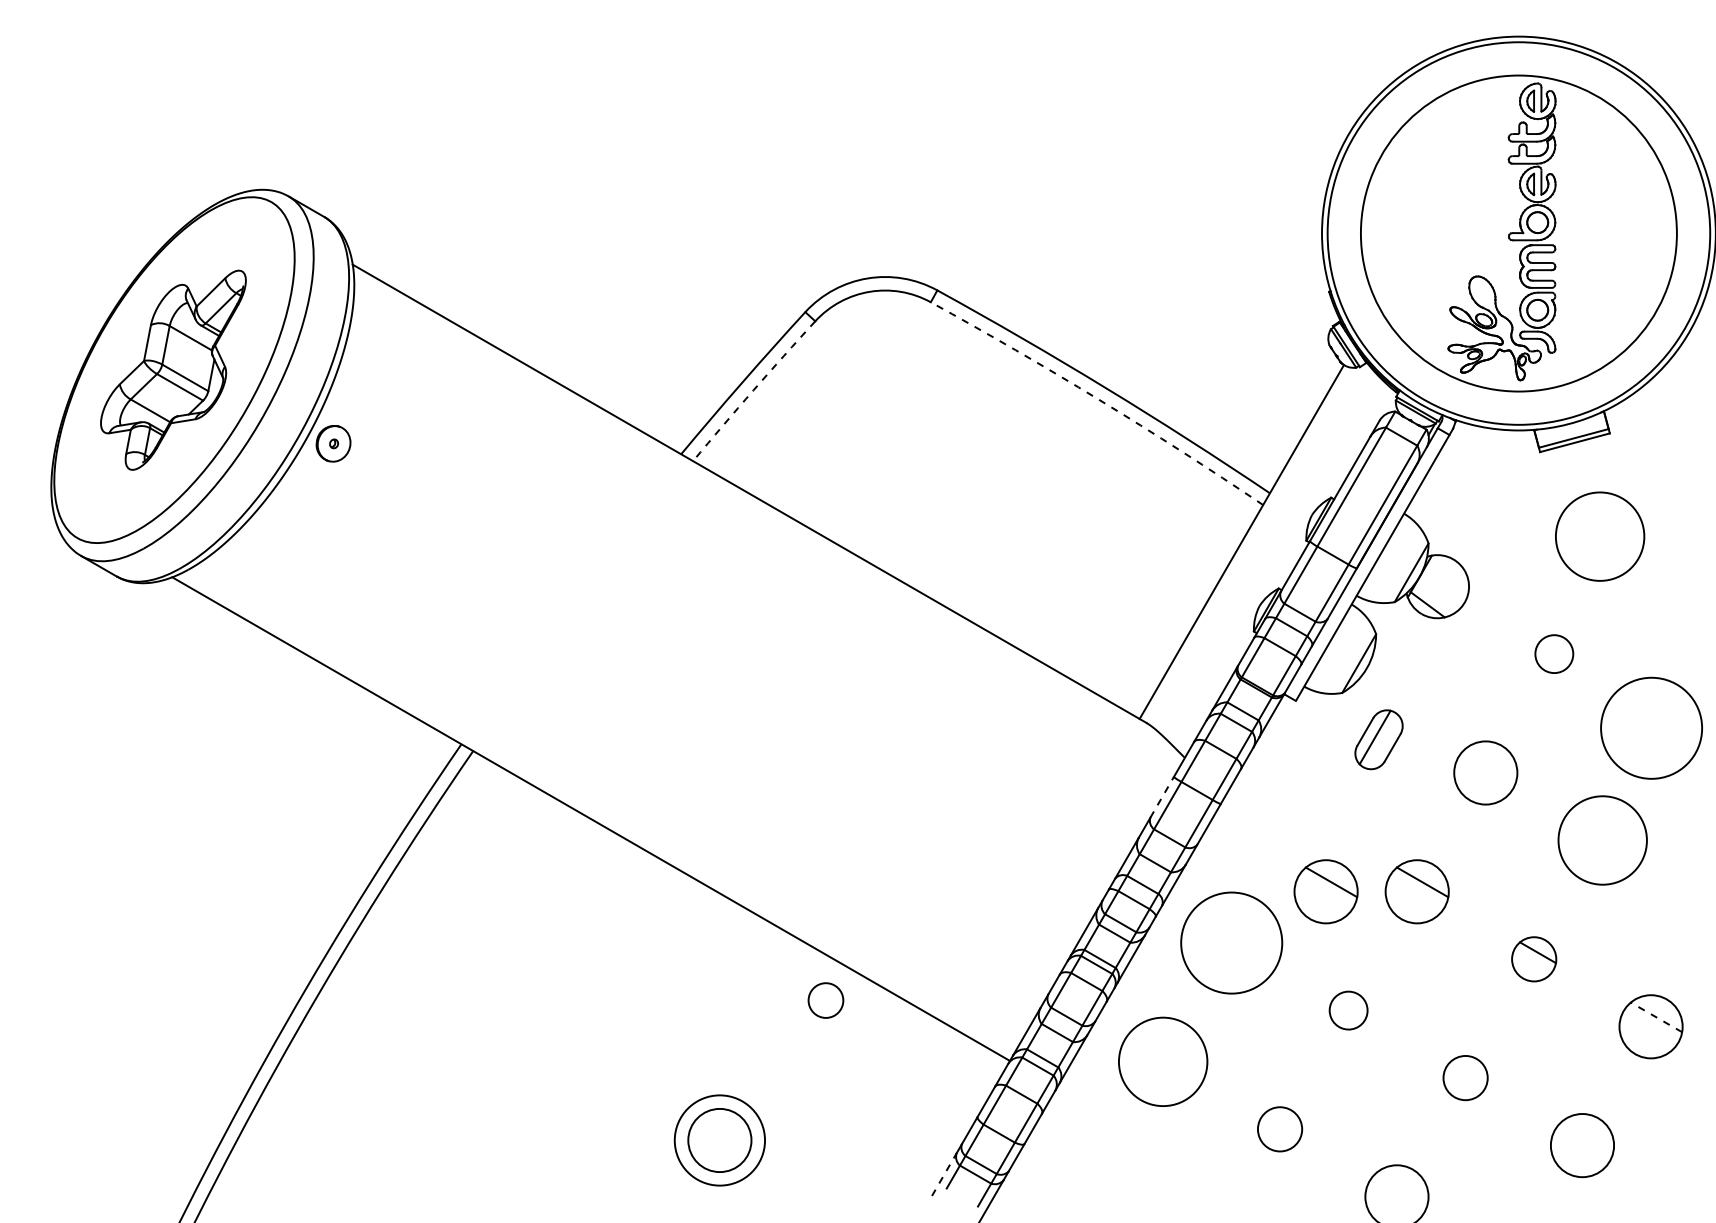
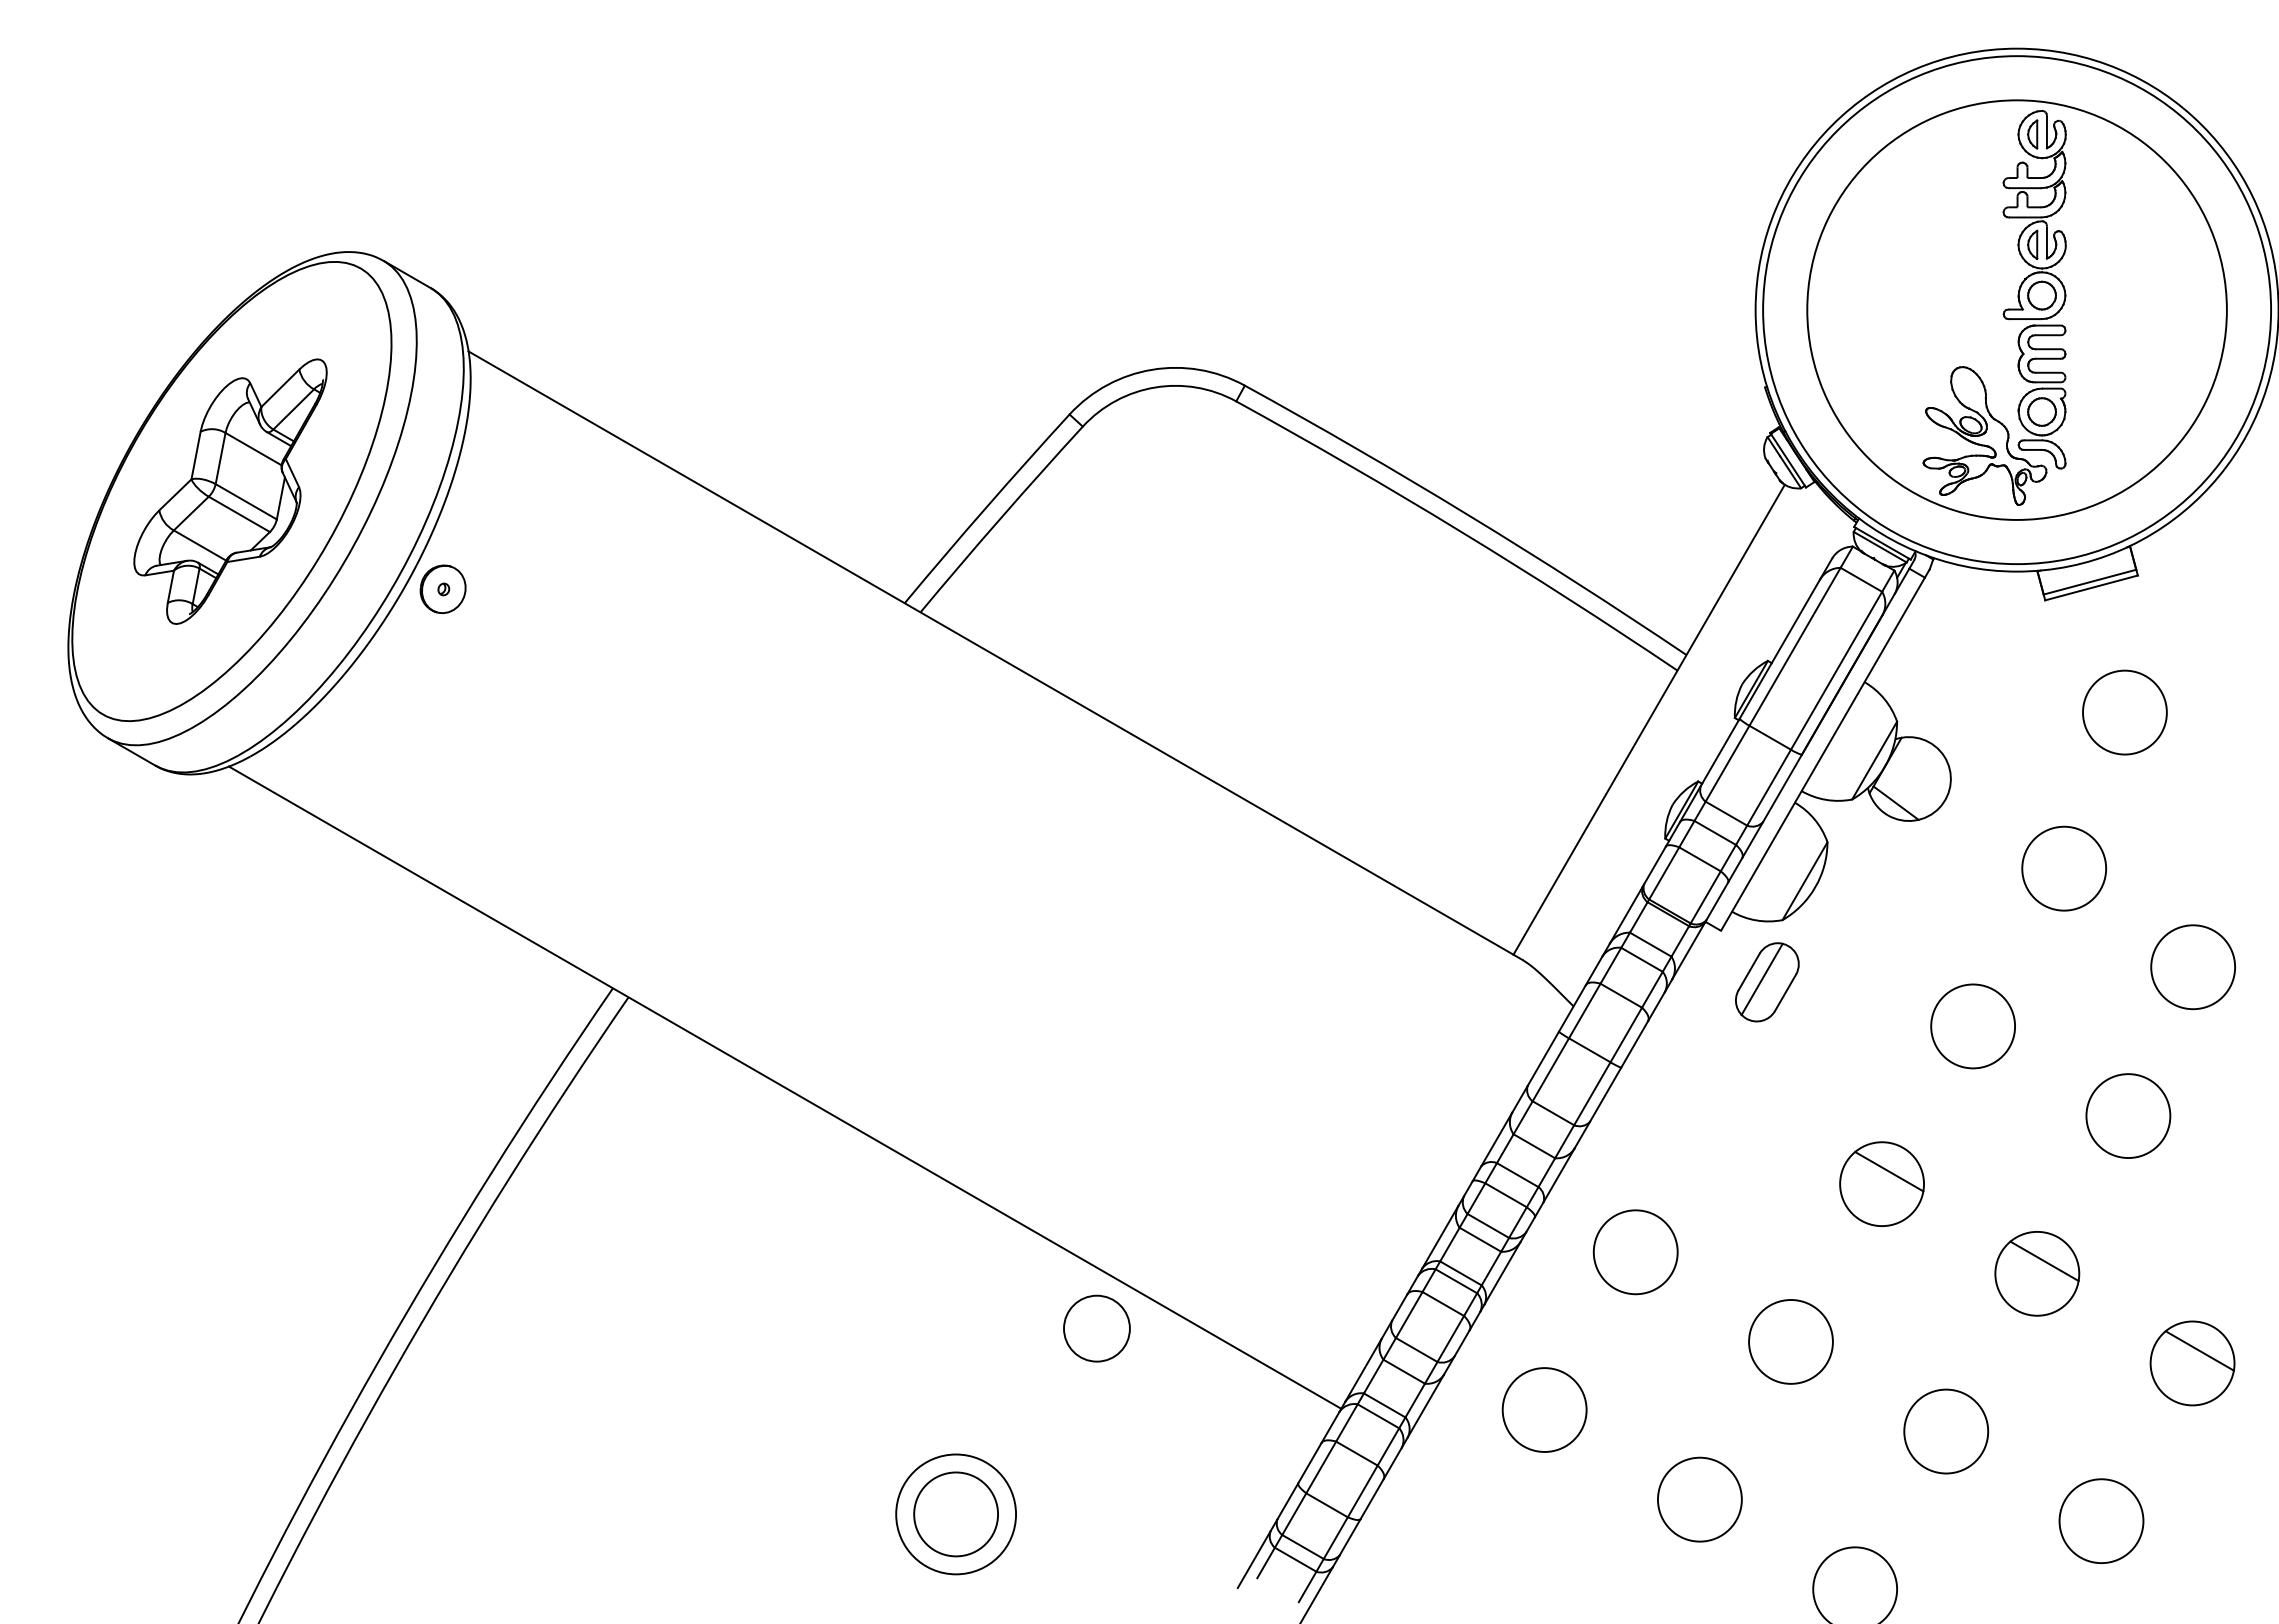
arc: (753, 390) -> (1000, 518), dashed -> solid
arc: (1098, 400) -> (1459, 531), dashed -> solid
circle: (1599, 536) -> (2124, 712), size x0.71
circle: (1553, 654) -> (2063, 868), size x1.67
circle: (1651, 728) -> (2192, 967), size x0.62
part: (1379, 739) -> (1767, 982), moved
line: (1162, 797) -> (1543, 1058), dashed -> solid
circle: (1602, 840) -> (2128, 1116), size x0.71
part: (1325, 891) -> (1760, 1183), removed
circle: (1231, 943) -> (1635, 1252), size x0.62
part: (1534, 959) -> (2037, 1273), size x1.43
circle: (825, 1000) -> (1096, 1328), size x1.43
circle: (1348, 1010) -> (1790, 1341), size x1.67
line: (1656, 1017) -> (2199, 1350), dashed -> solid
circle: (1163, 1061) -> (1544, 1409), size x0.71
circle: (1465, 1078) -> (1946, 1431), size x1.43
circle: (1279, 1129) -> (1699, 1499), size x1.43
line: (944, 1174) -> (1254, 1559), dashed -> solid

